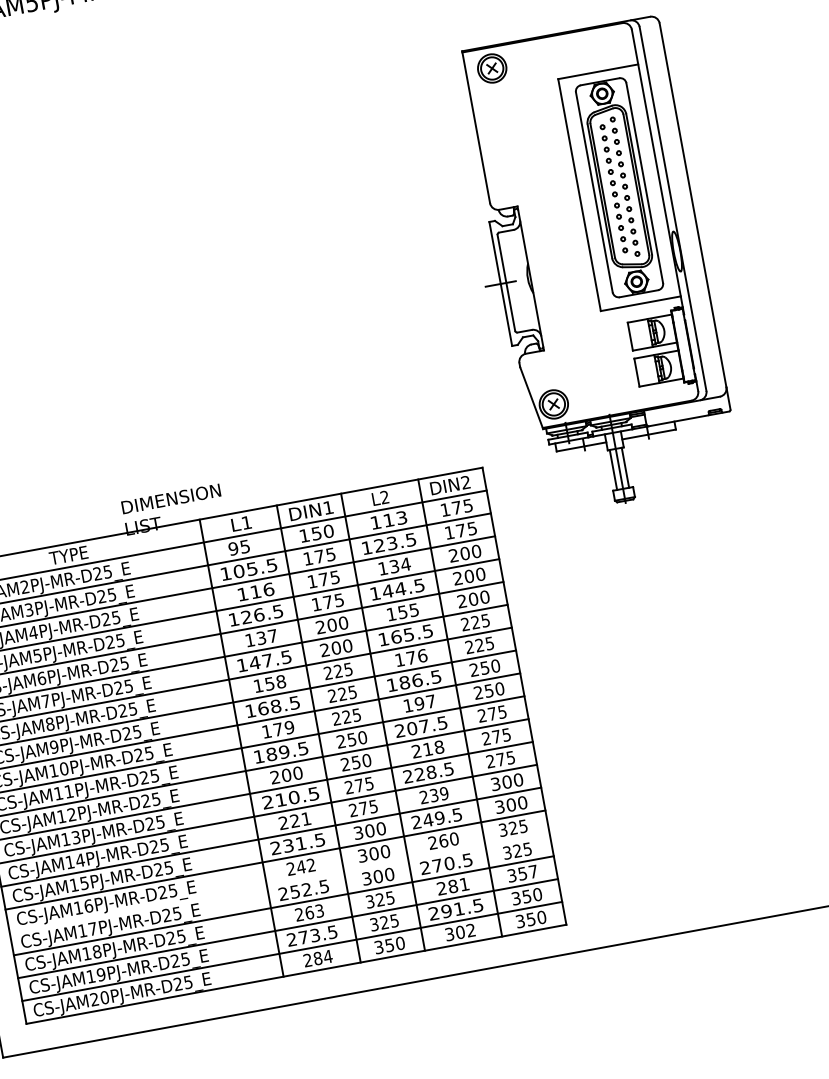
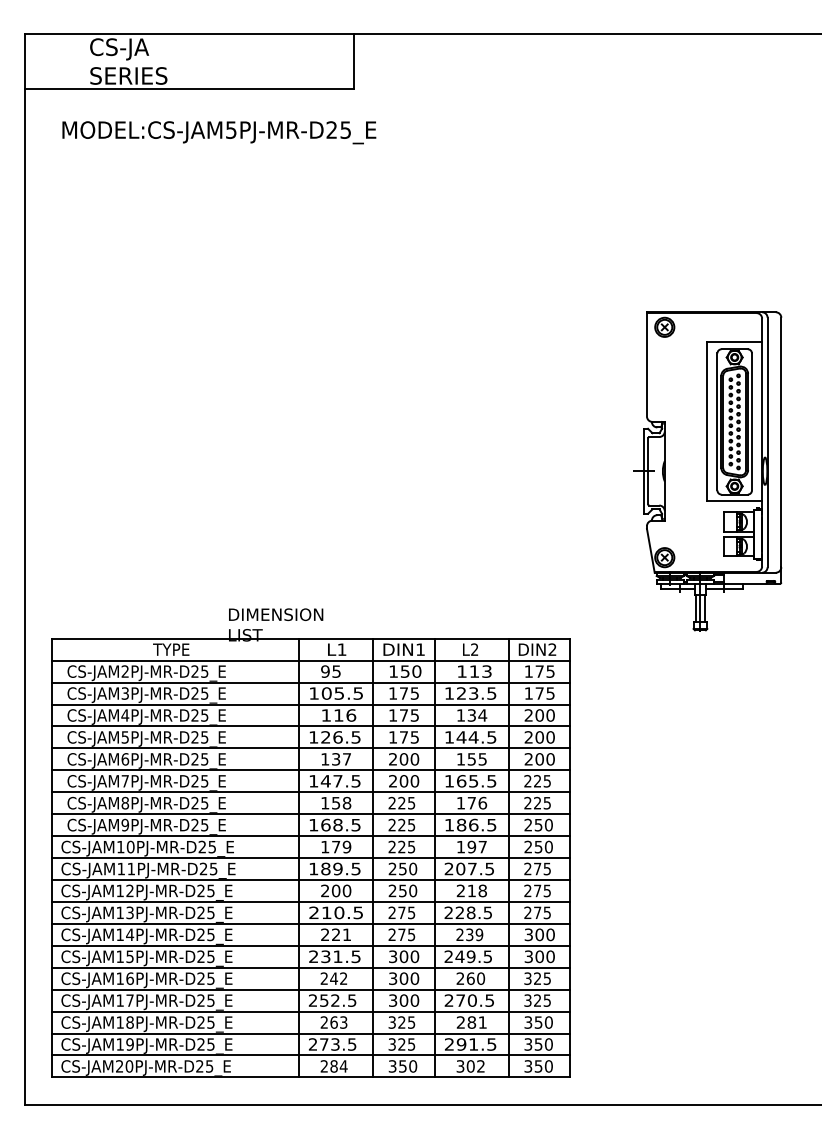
part: (593, 267) -> (707, 471), size x0.71
text: (533, 871) -> (548, 1022), 357 -> 350
line: (279, 882) -> (311, 989), added

